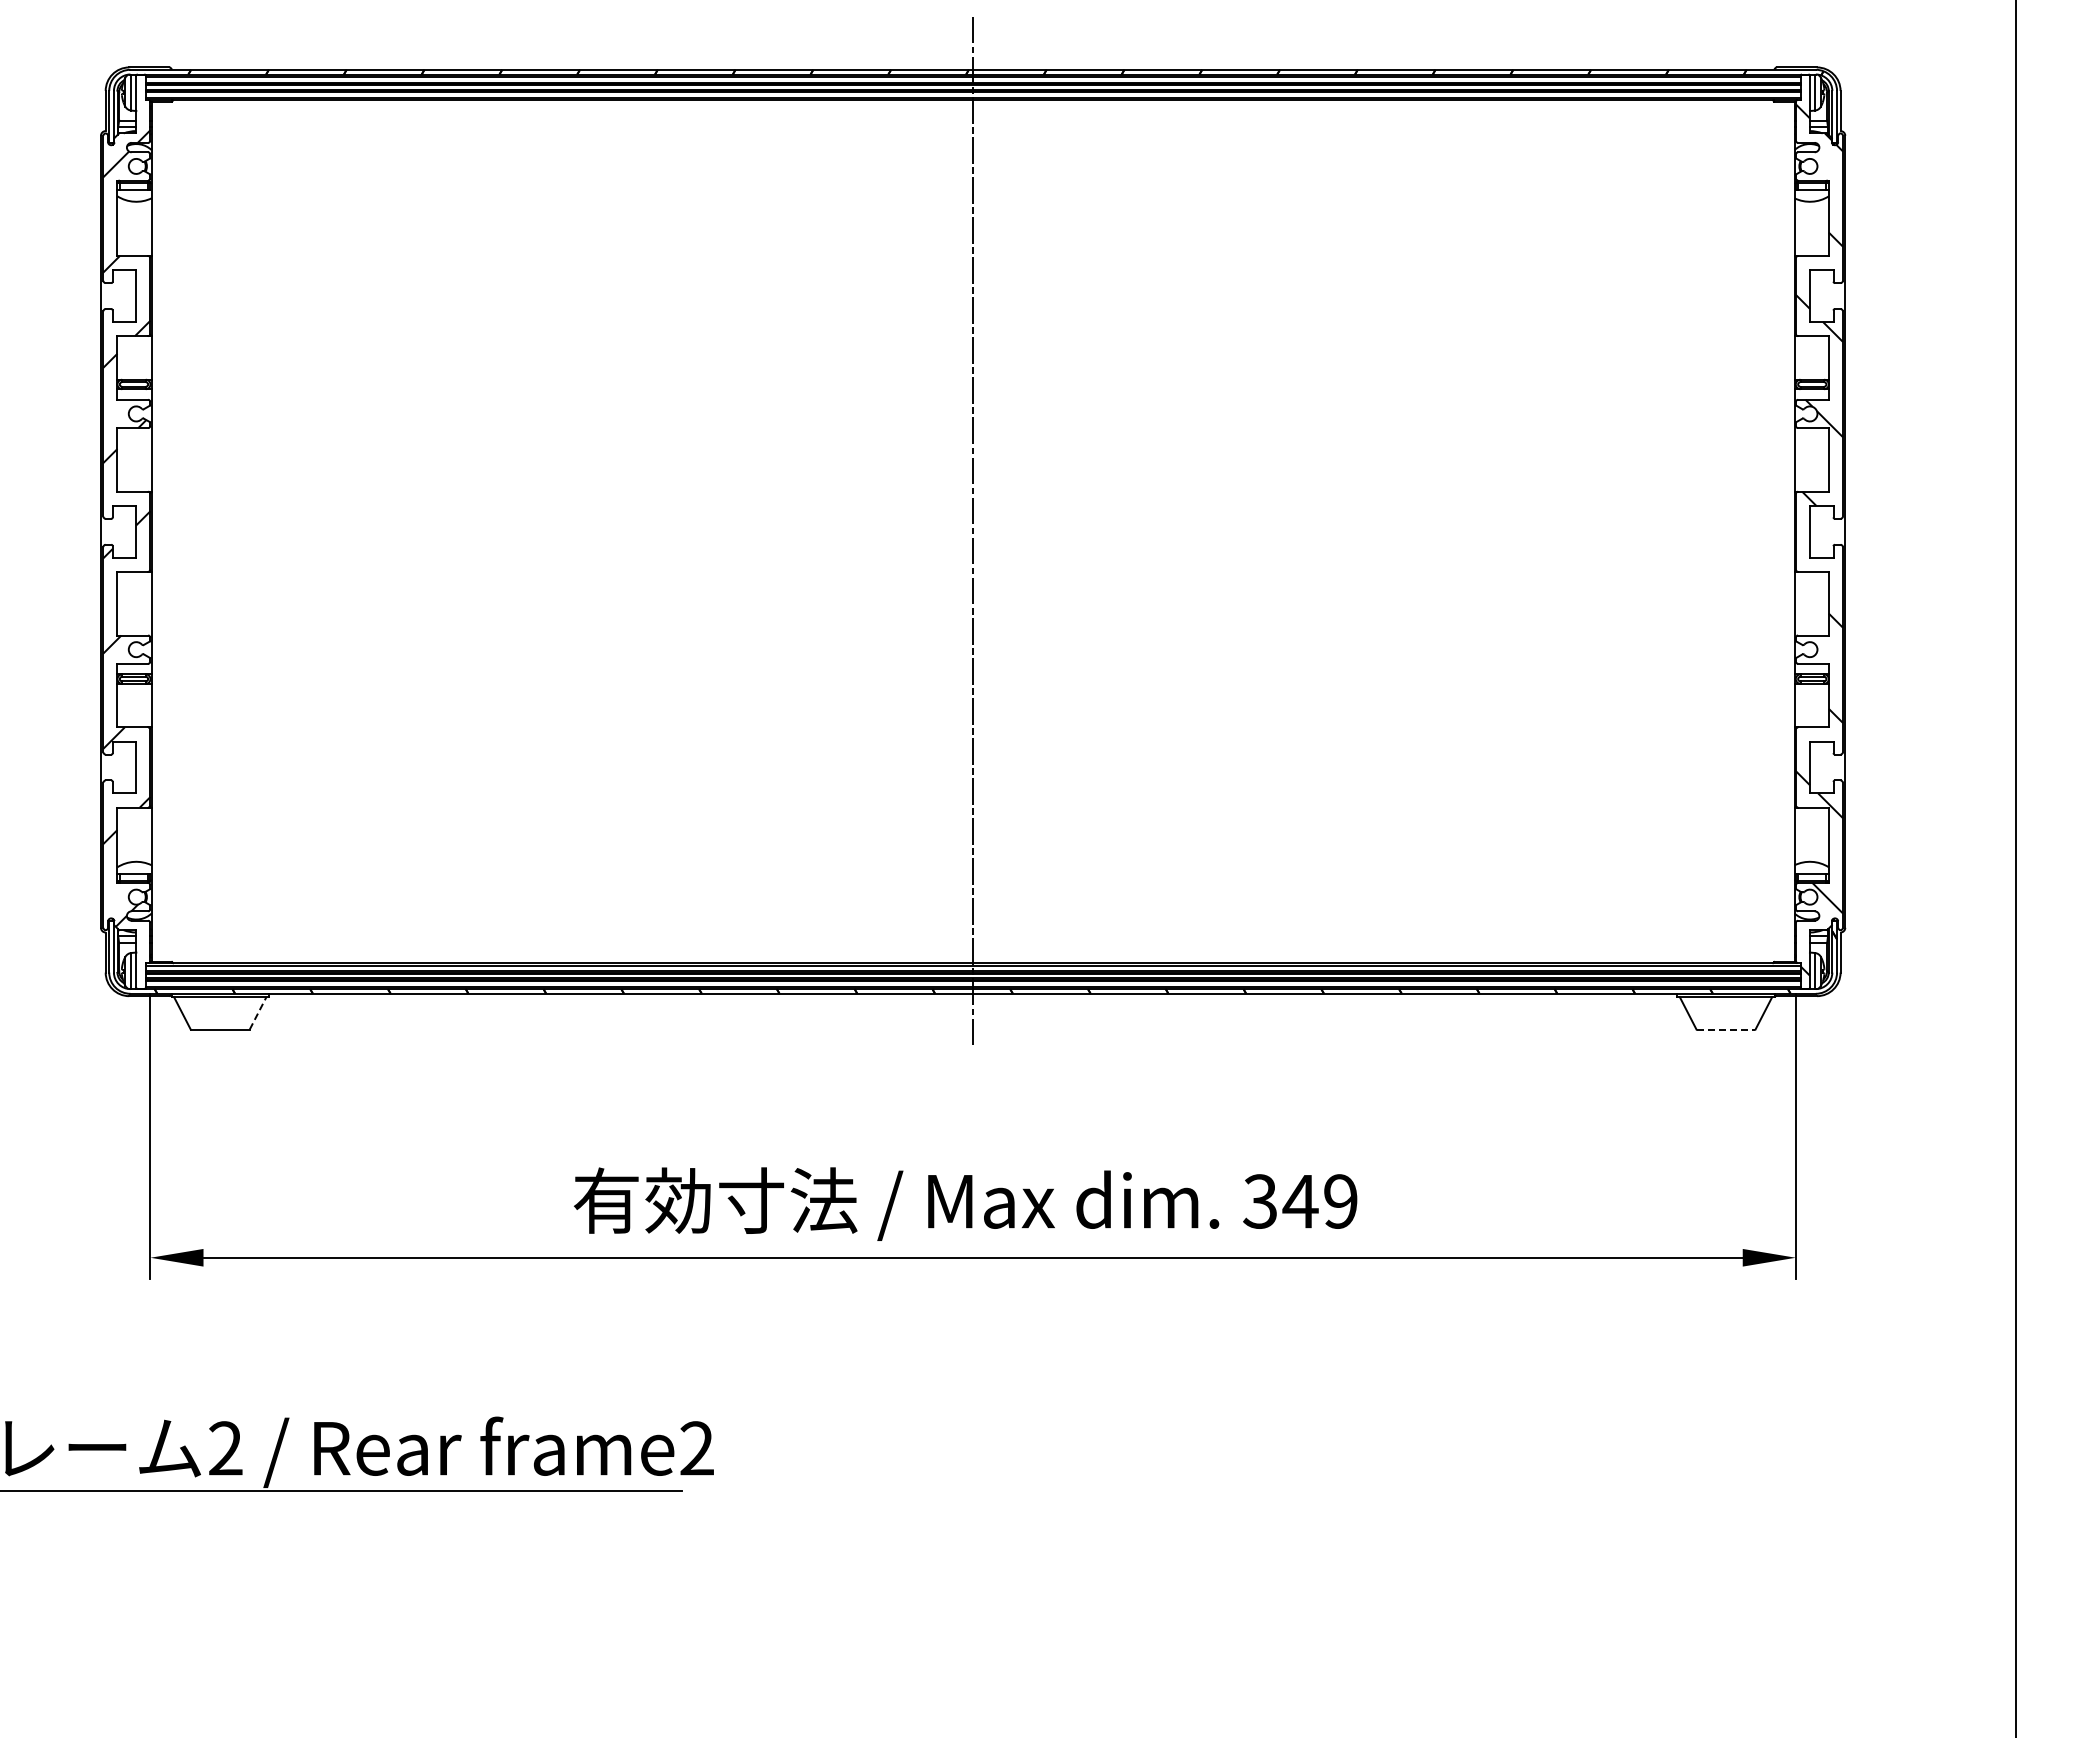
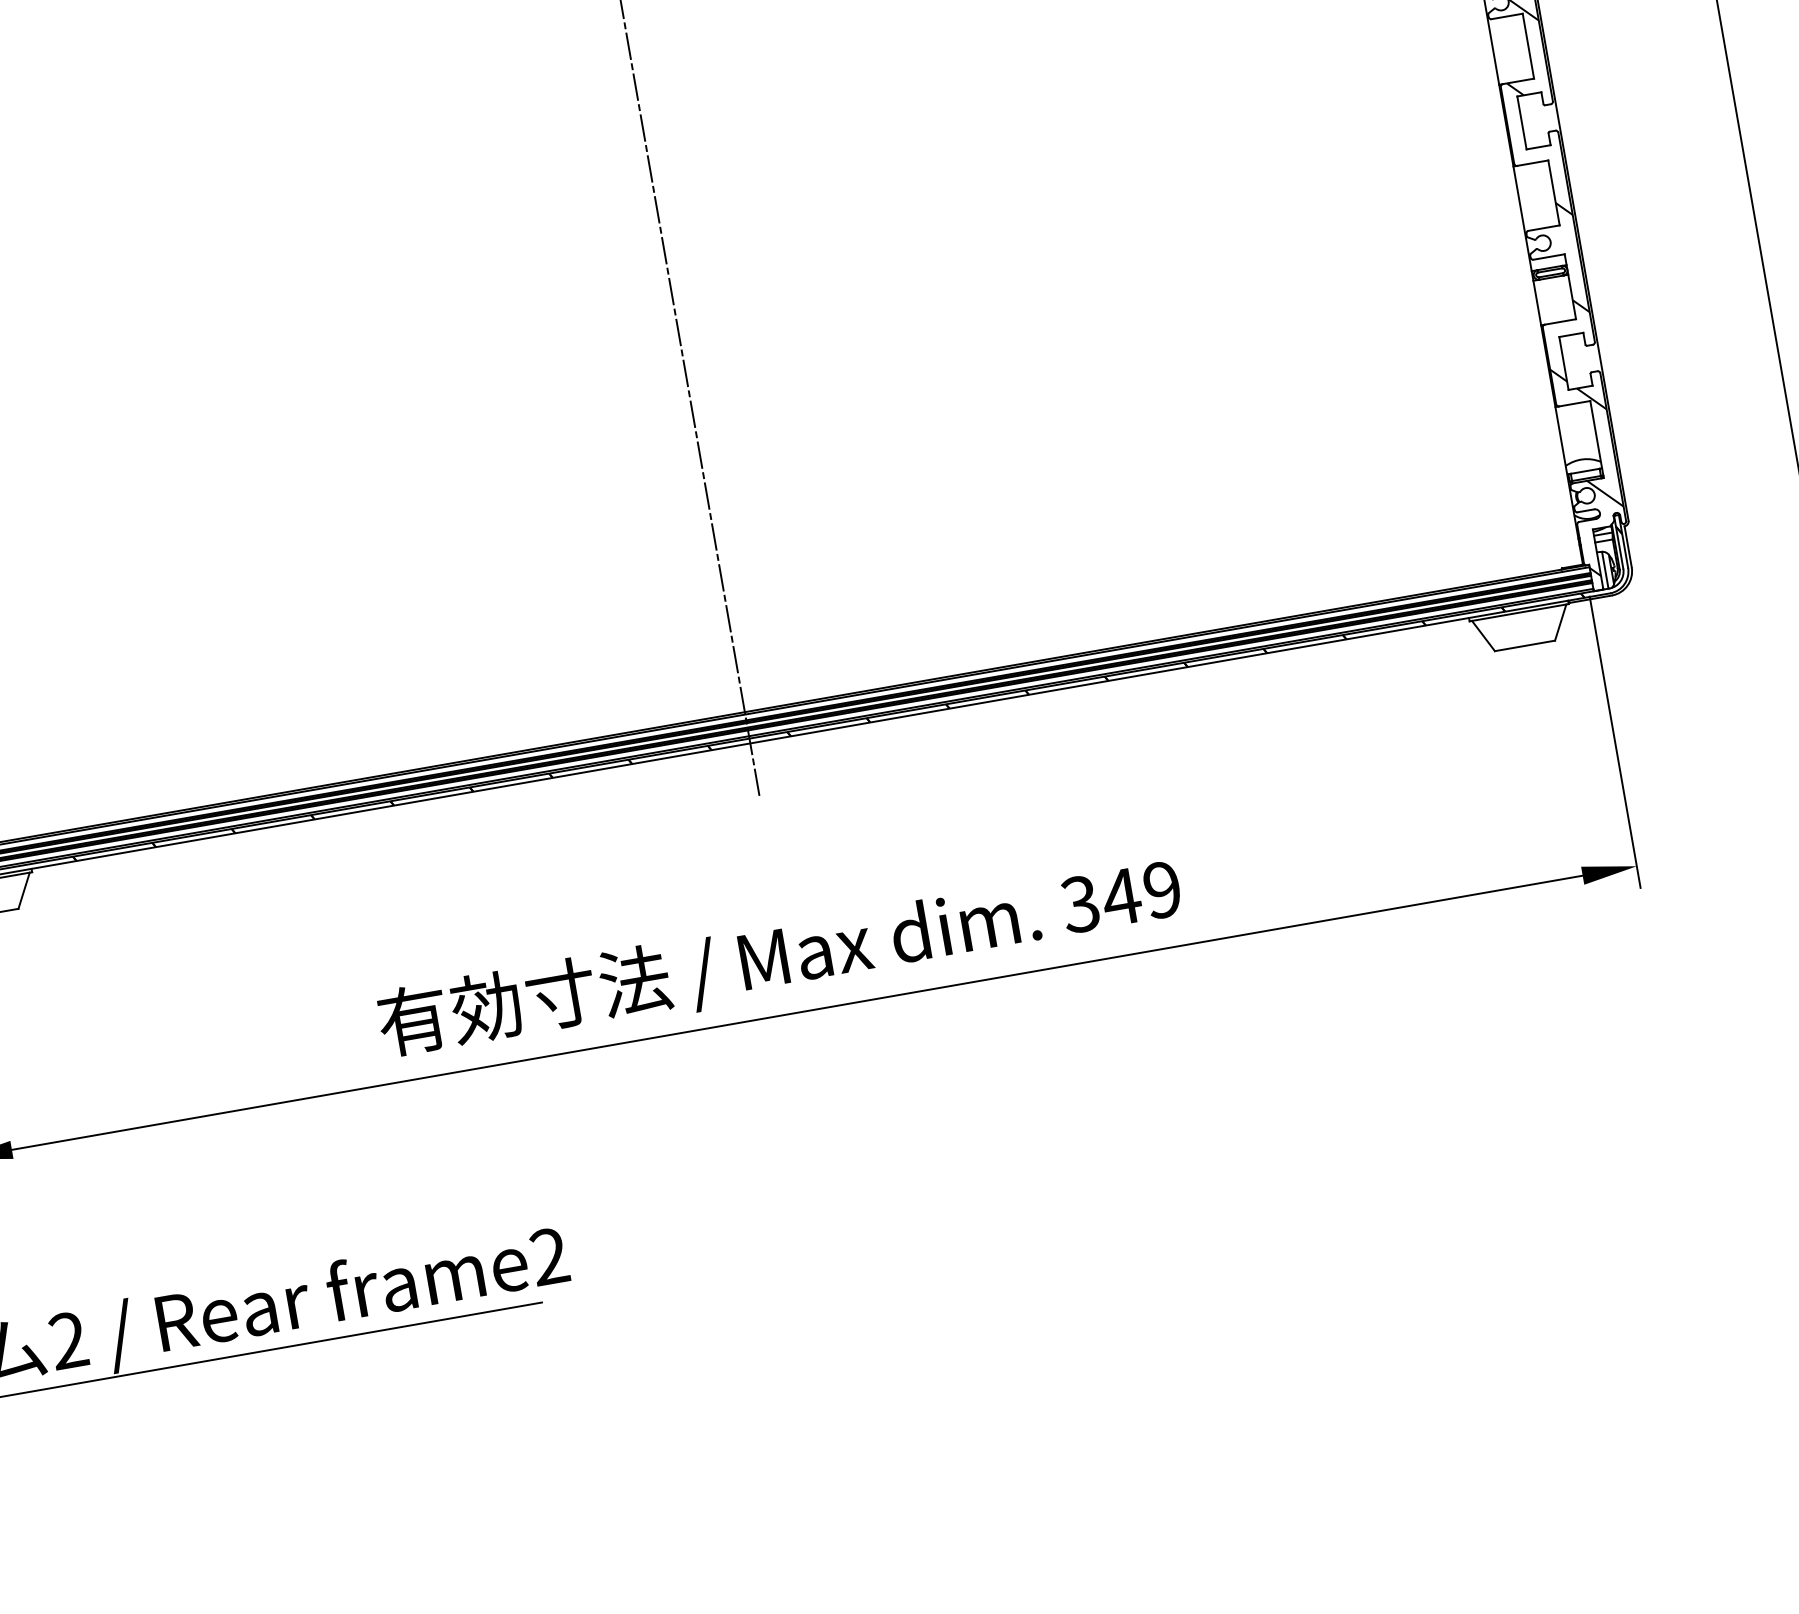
line: (258, 1012) -> (24, 889), dashed -> solid
line: (1726, 1029) -> (1525, 645), dashed -> solid

